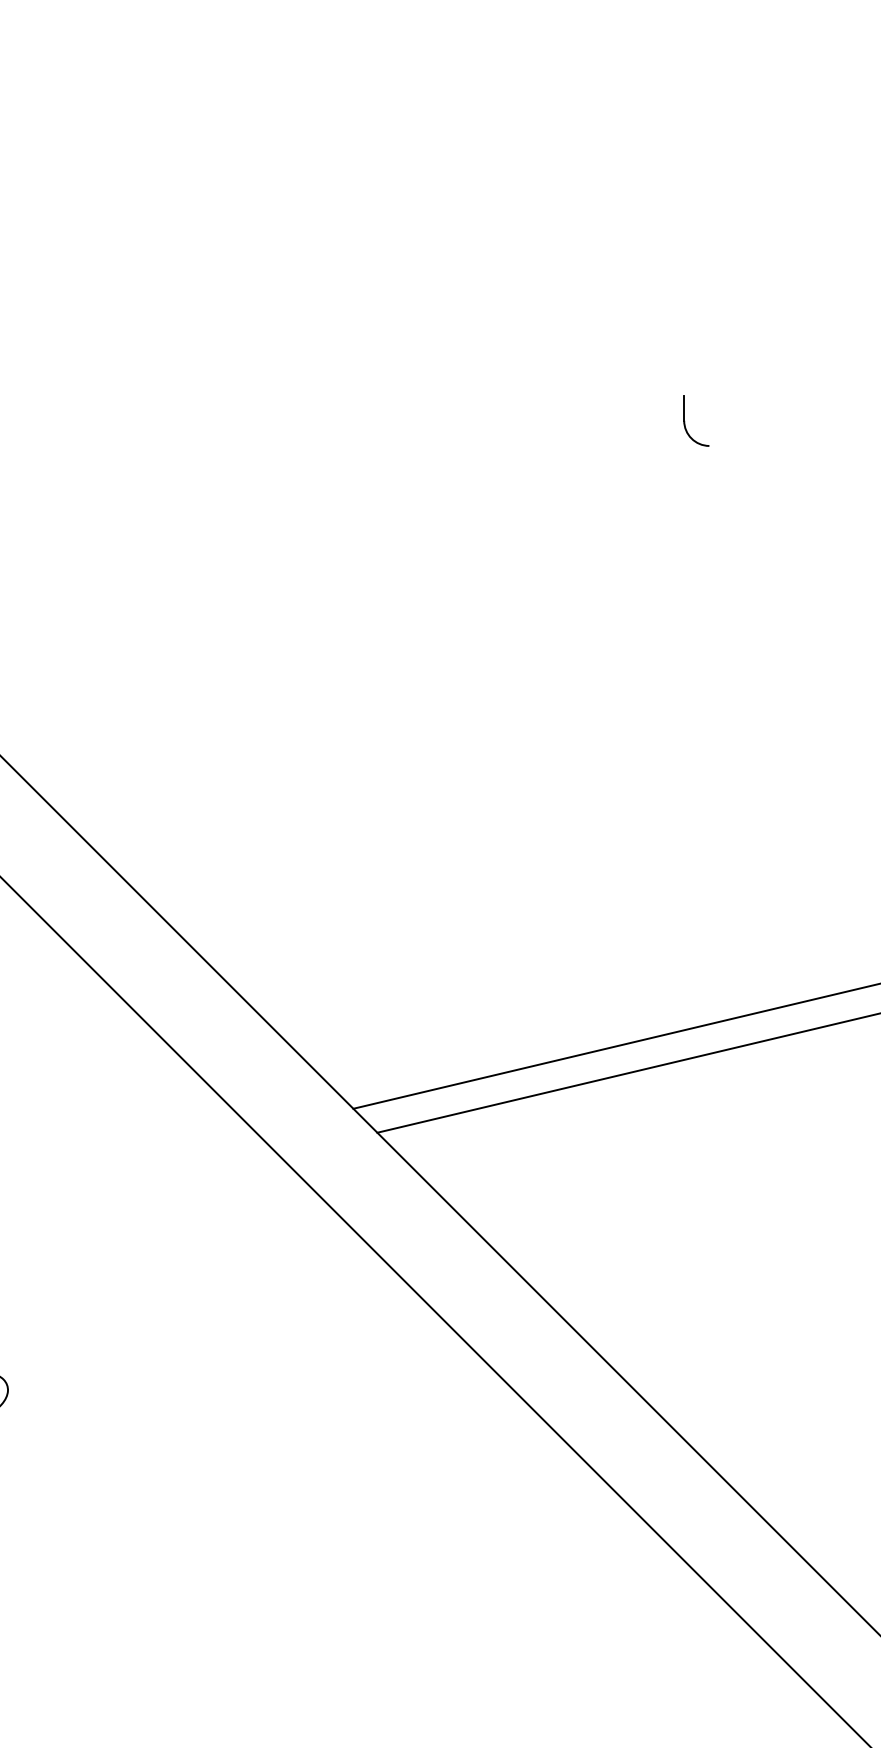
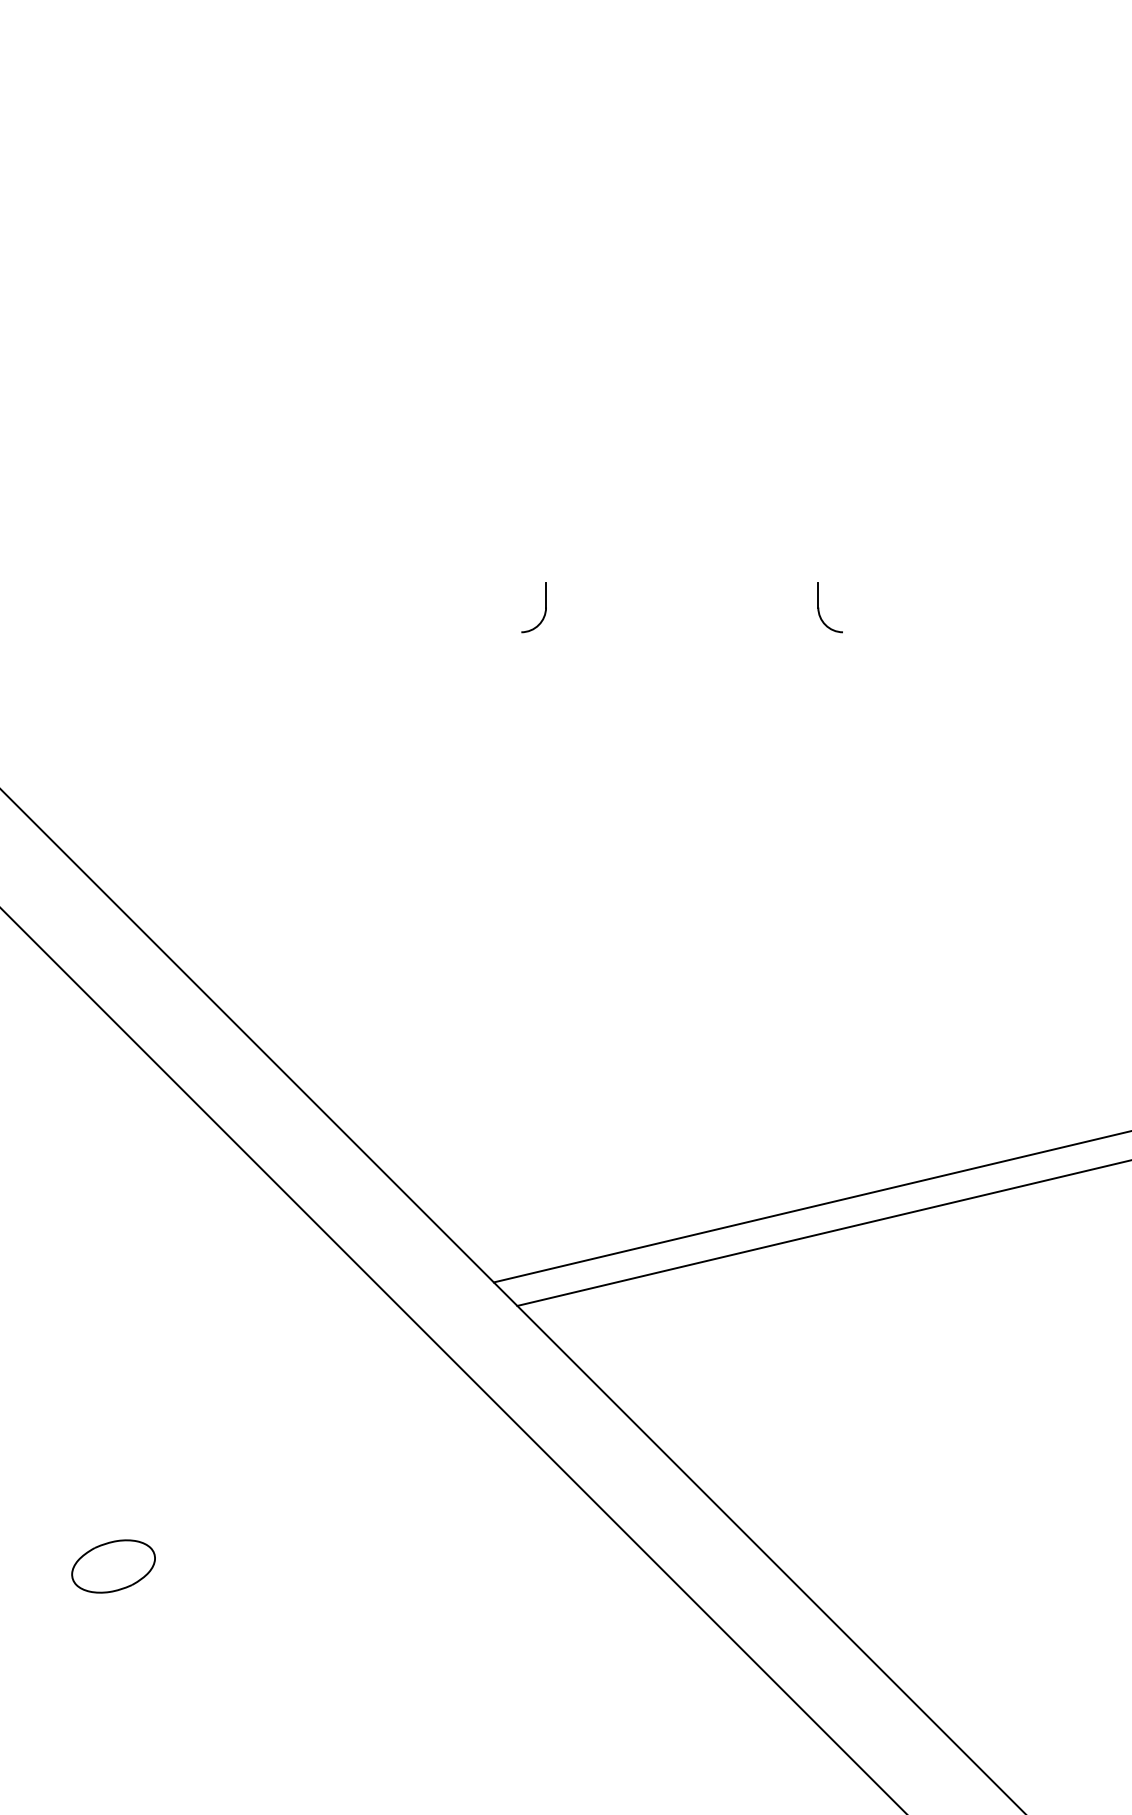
part: (405, 424) -> (544, 611), added

